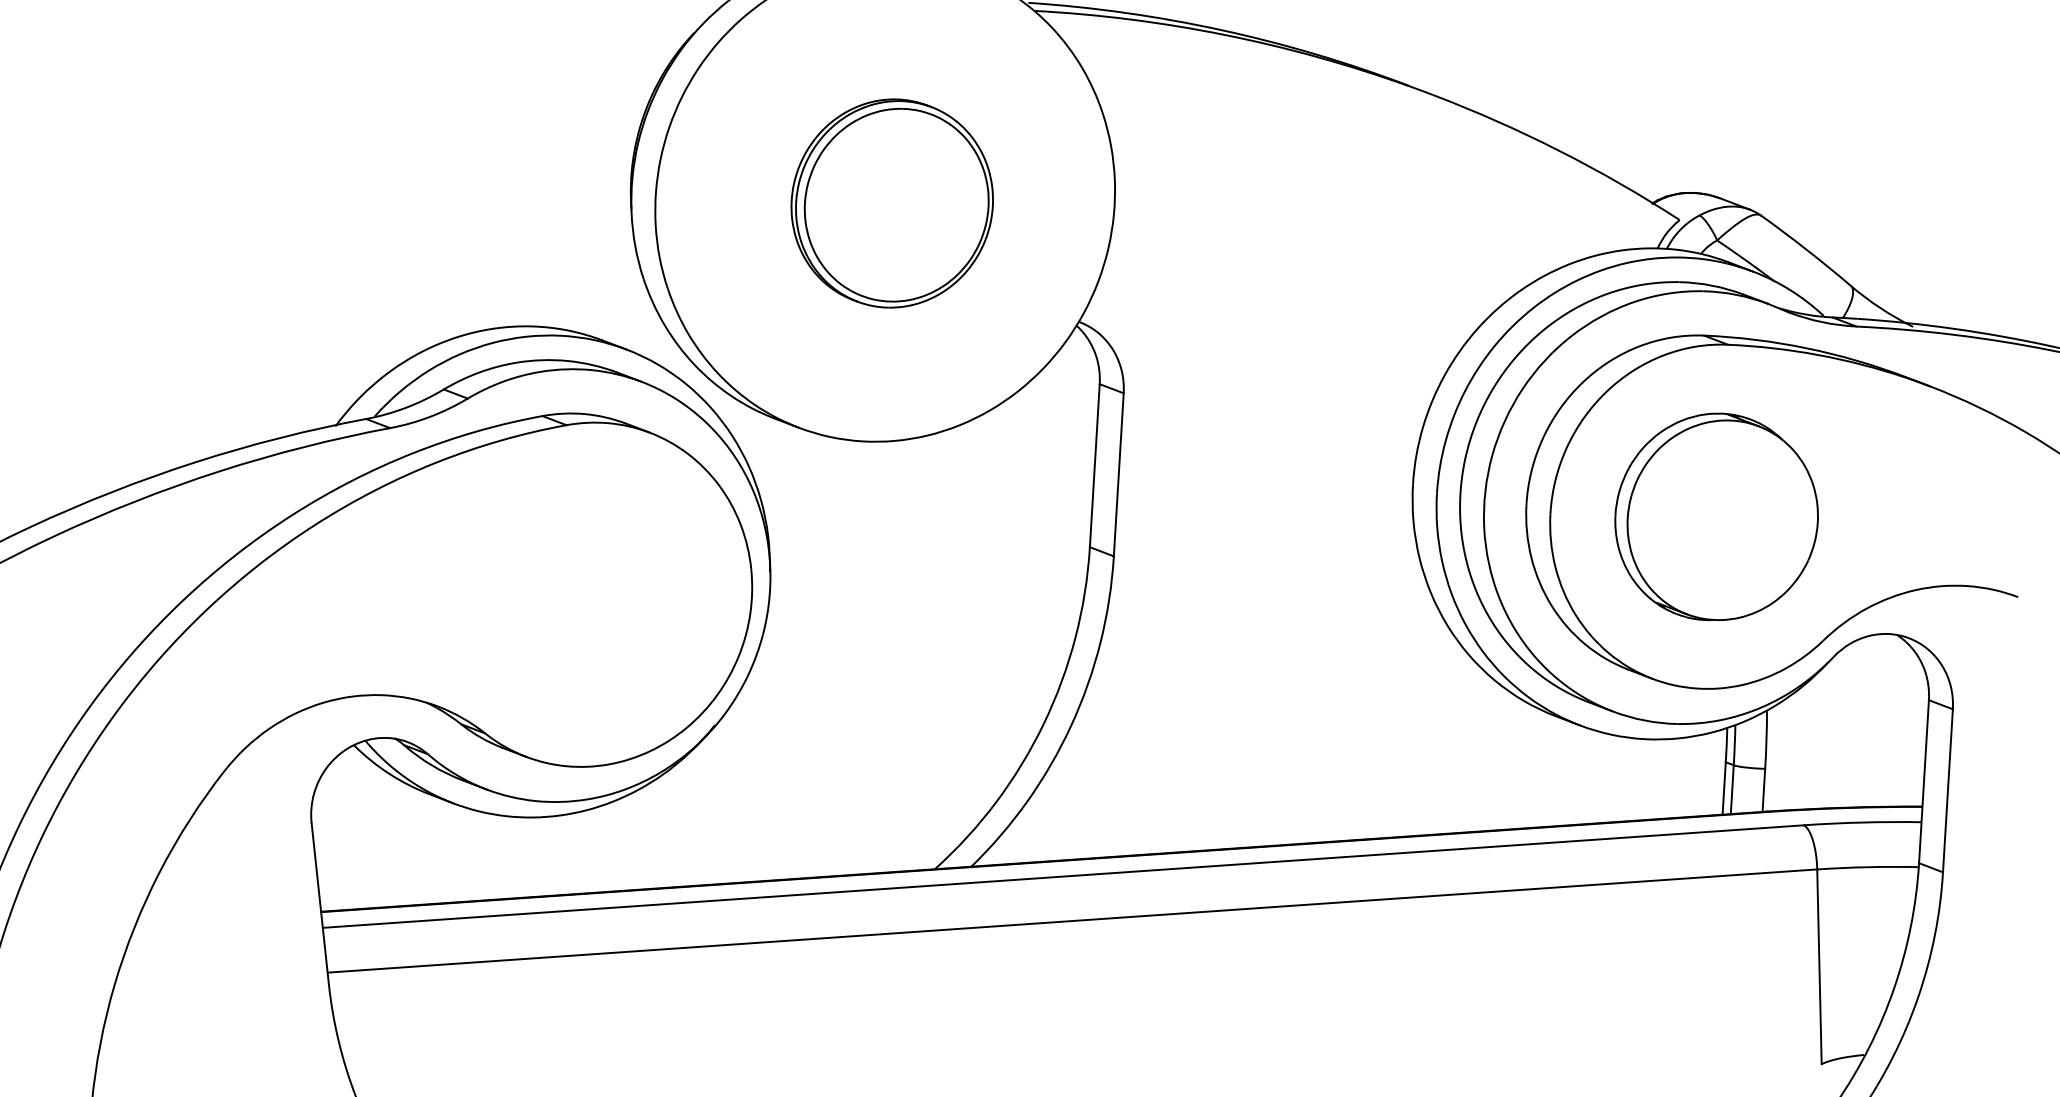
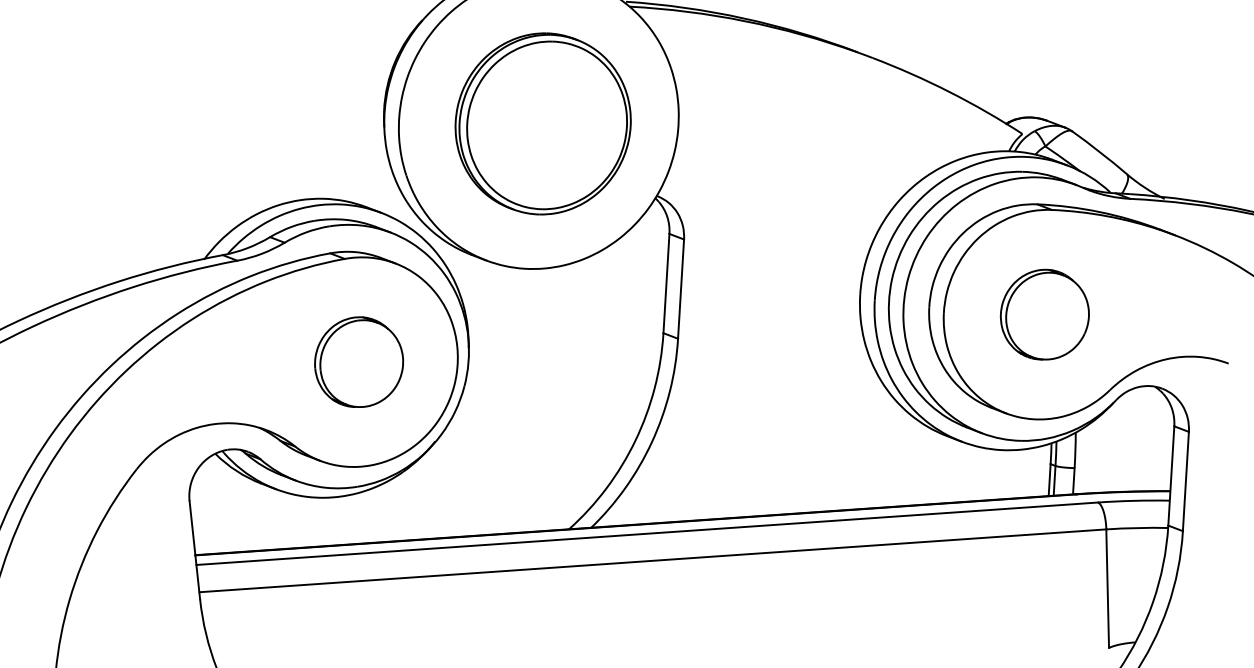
part: (891, 202) -> (542, 123), size x1.43
part: (1715, 516) -> (1044, 314), size x0.71
part: (590, 593) -> (359, 361), added

